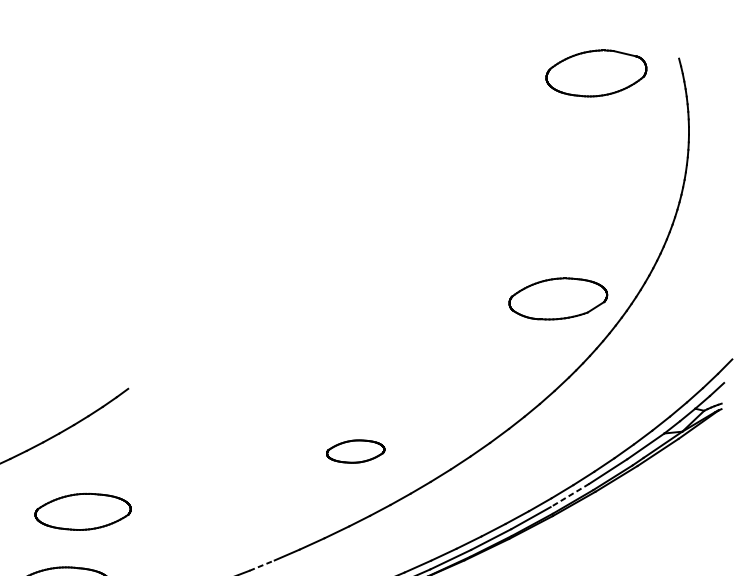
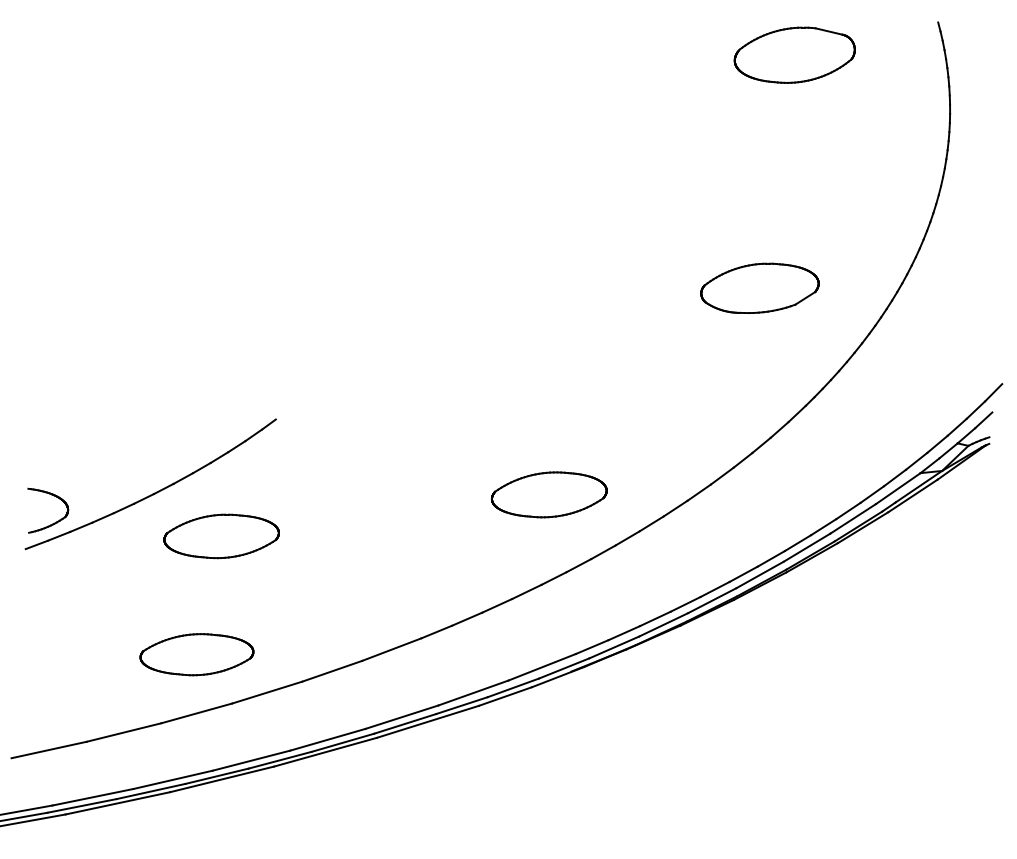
part: (596, 72) -> (794, 54), moved
part: (557, 298) -> (759, 287), moved
part: (355, 451) -> (549, 494), size x1.67
line: (569, 495) -> (806, 547), dashed -> solid
part: (83, 511) -> (221, 536), moved
line: (262, 565) -> (437, 631), dashed -> solid

